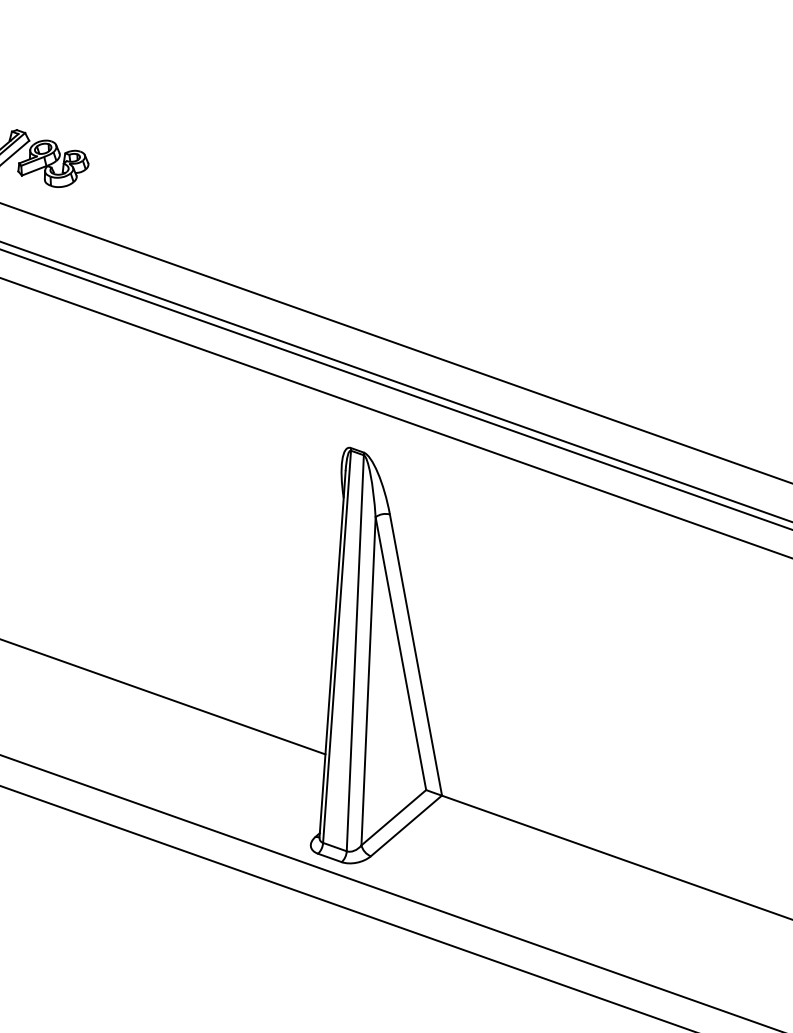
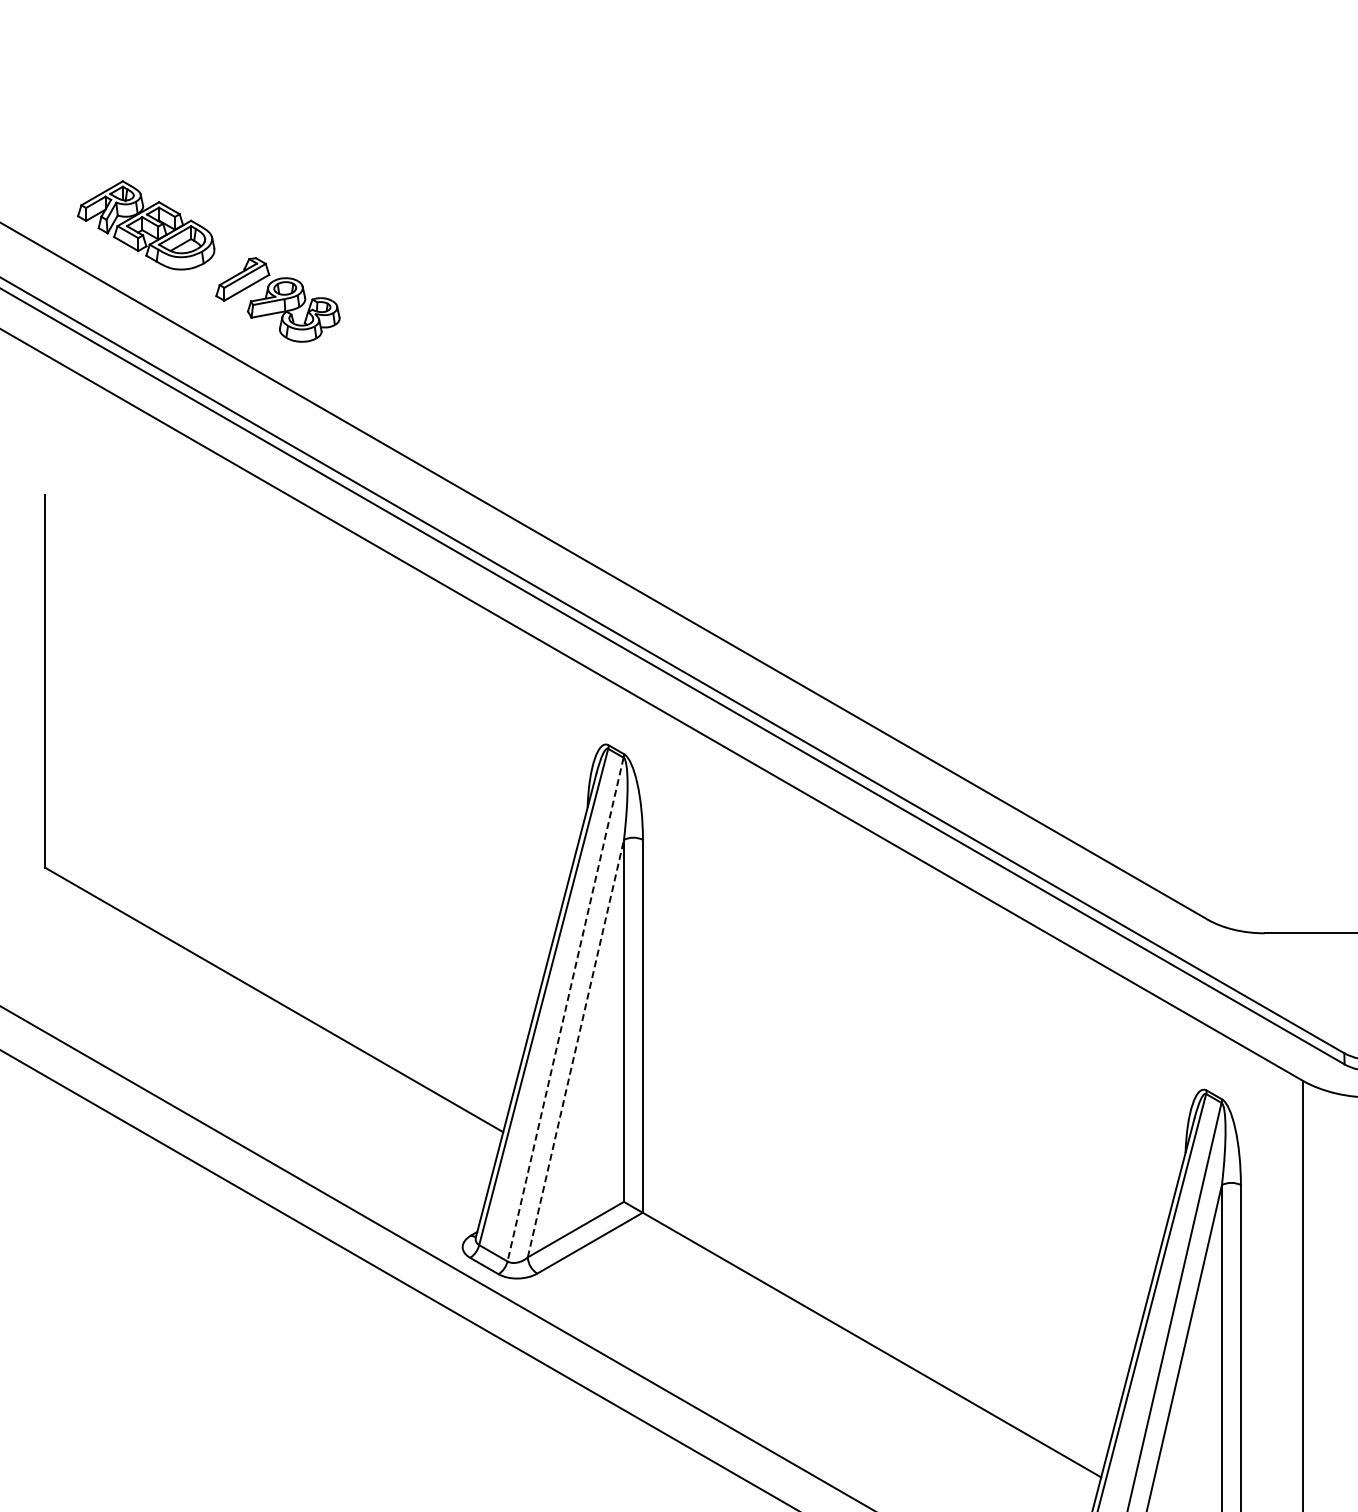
line: (355, 653) -> (565, 1010), solid -> dashed
line: (368, 681) -> (576, 1048), solid -> dashed

